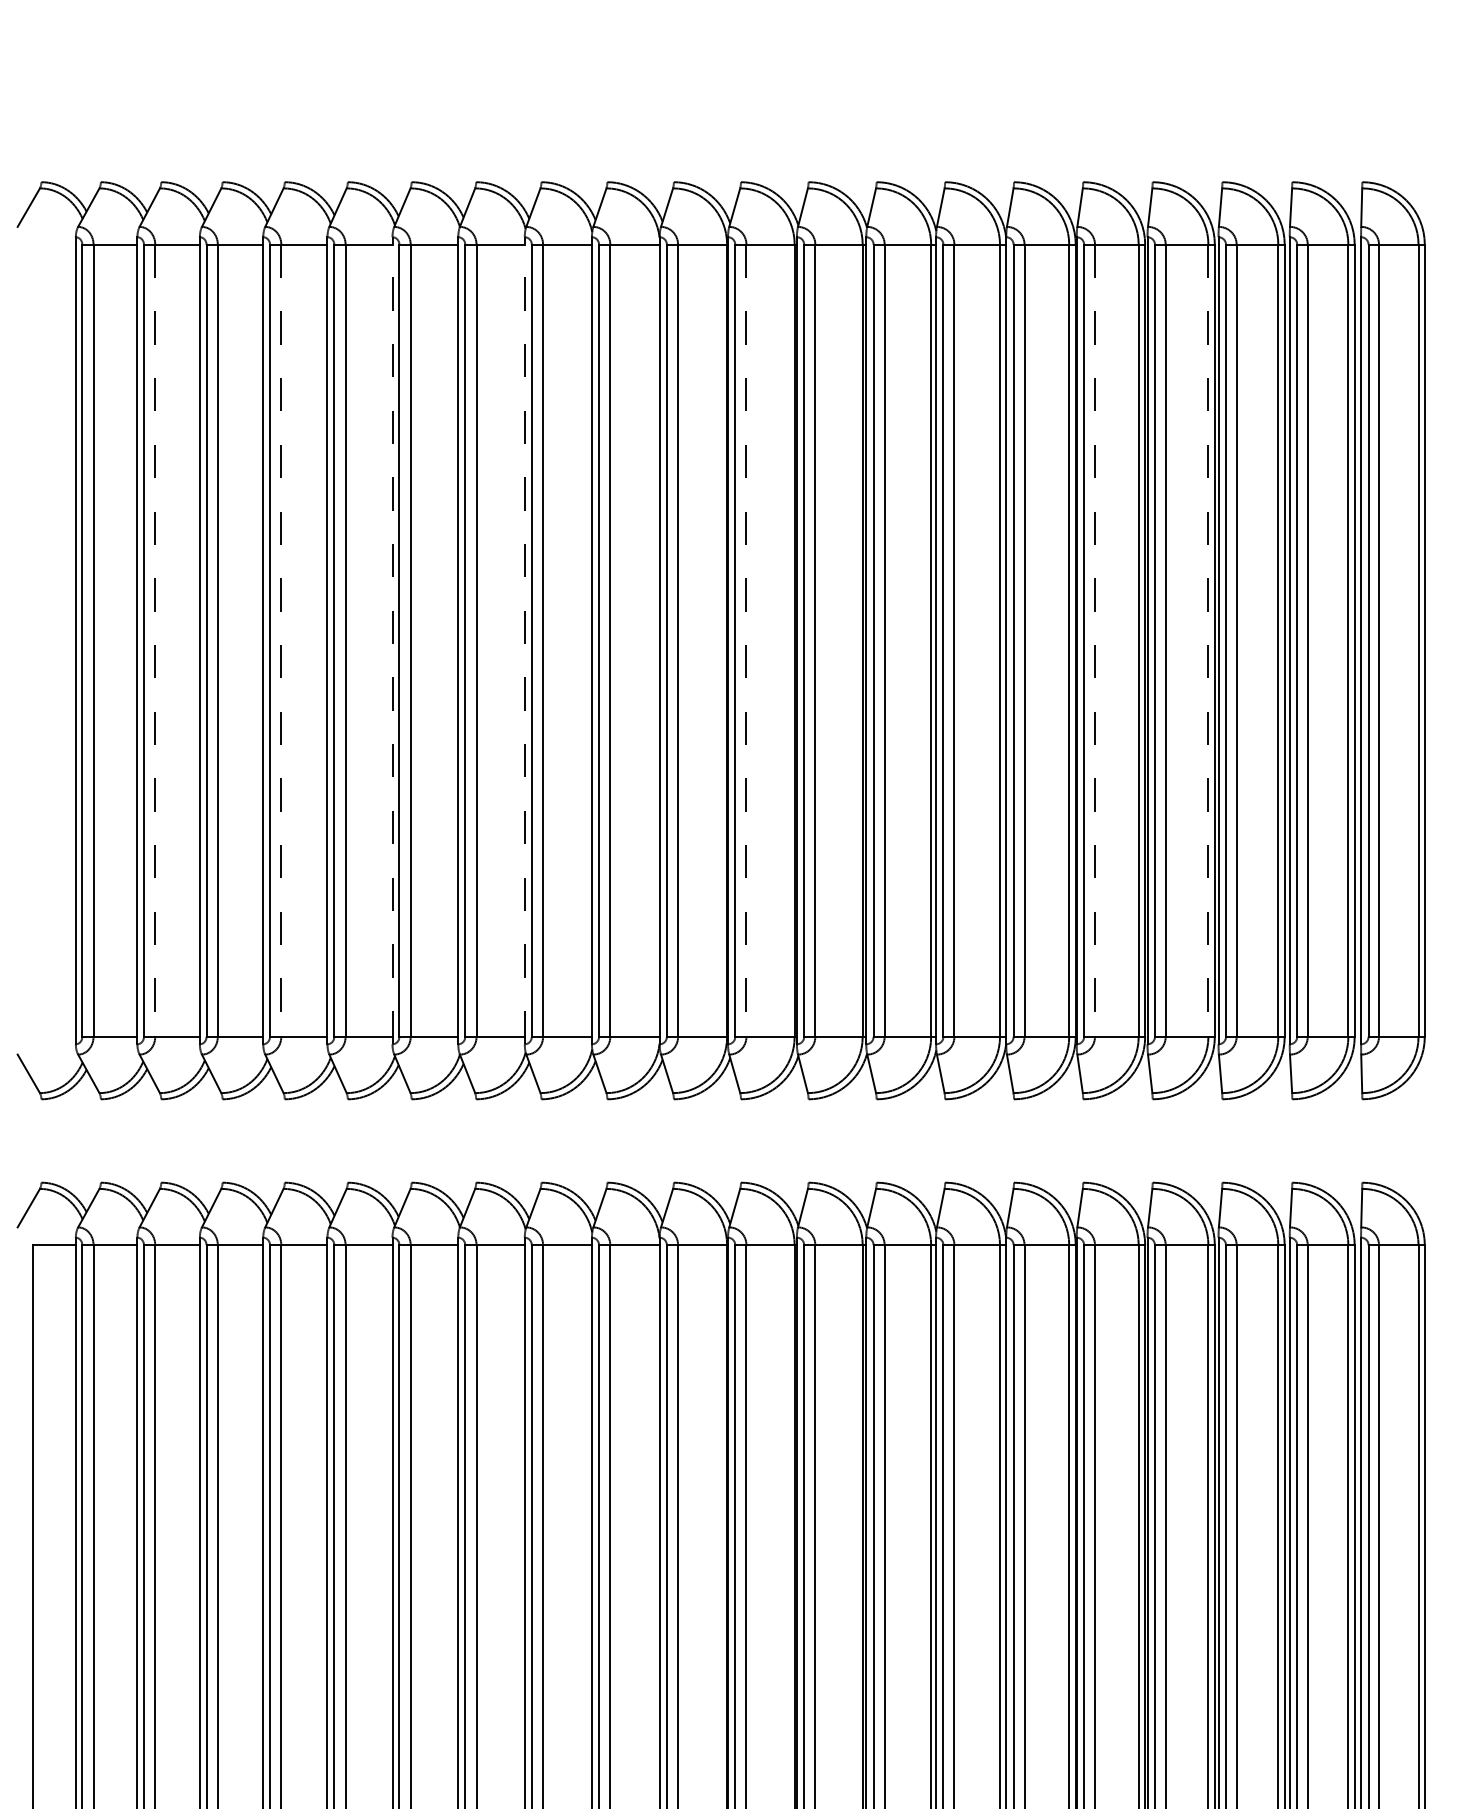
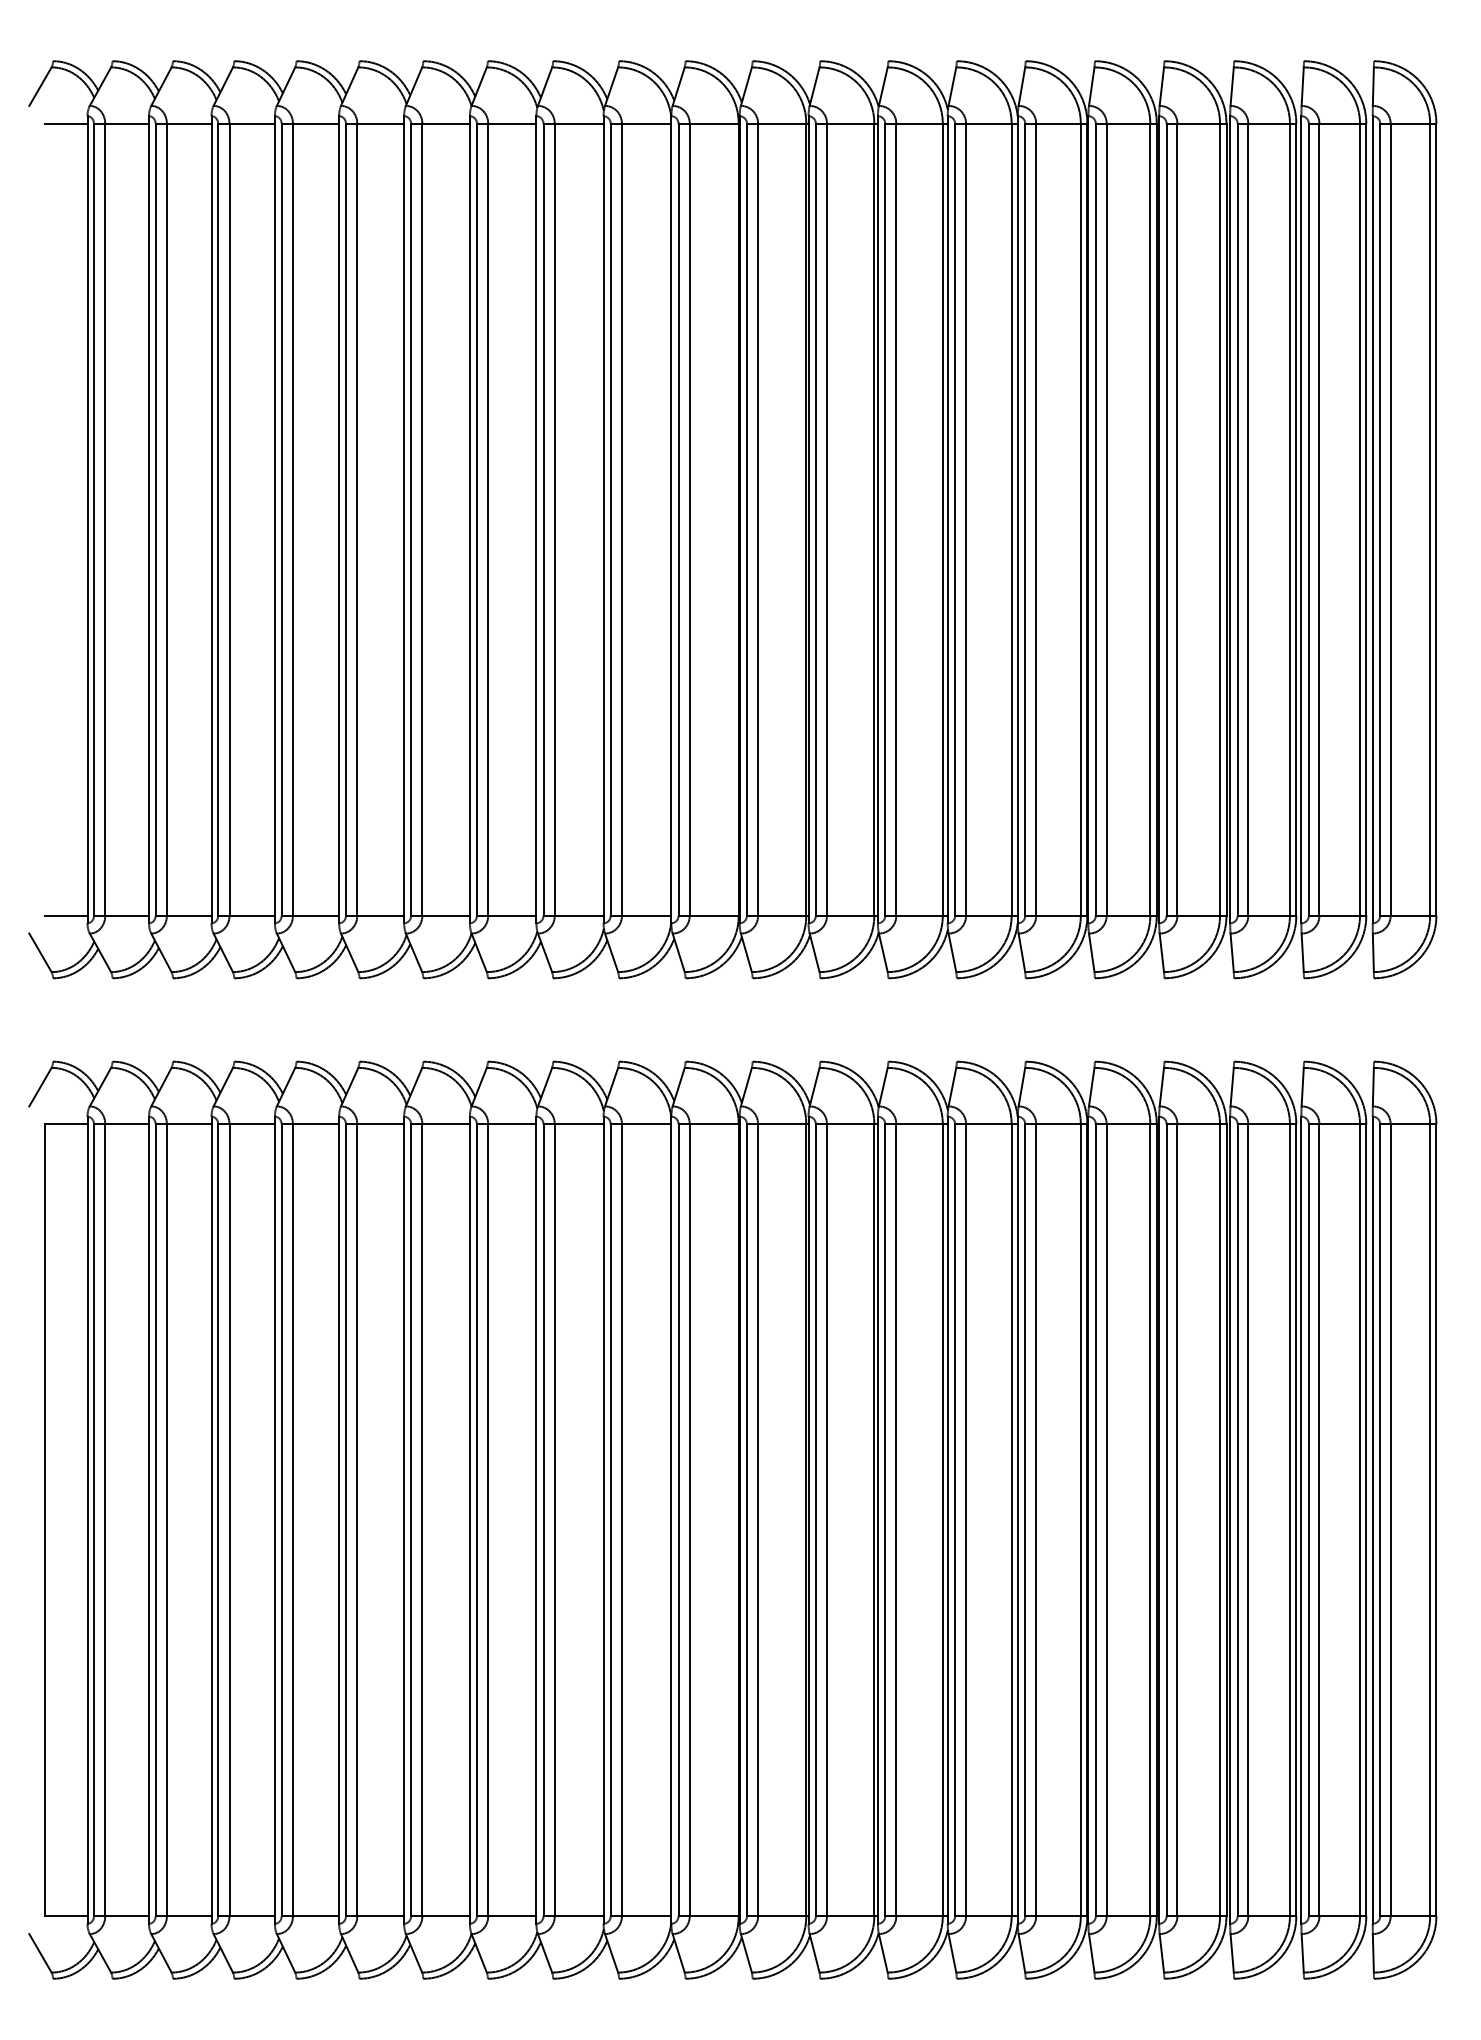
line: (53, 244) -> (65, 123), added
line: (392, 640) -> (404, 519), dashed -> solid
line: (524, 640) -> (536, 519), dashed -> solid
line: (154, 641) -> (166, 520), dashed -> solid
line: (280, 641) -> (292, 520), dashed -> solid
line: (746, 641) -> (758, 520), dashed -> solid
line: (1094, 641) -> (1106, 520), dashed -> solid
line: (1208, 641) -> (1220, 520), dashed -> solid
line: (53, 1036) -> (65, 915), added

